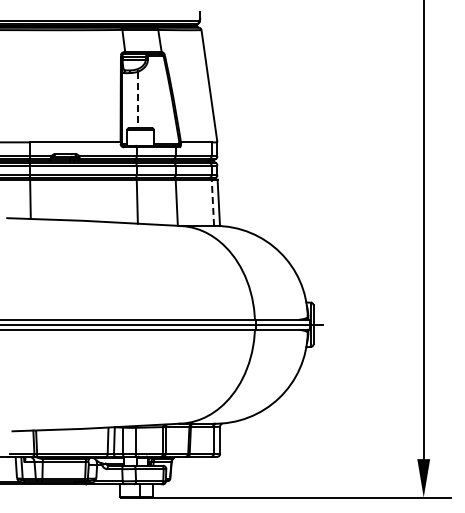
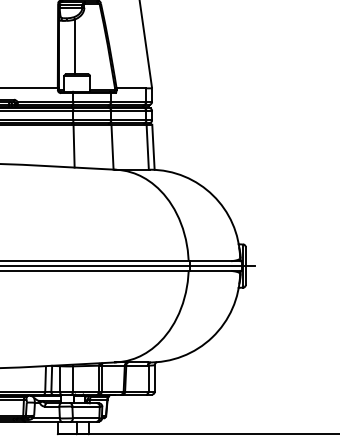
line: (138, 100) -> (75, 47), dashed -> solid
line: (212, 202) -> (147, 146), dashed -> solid

